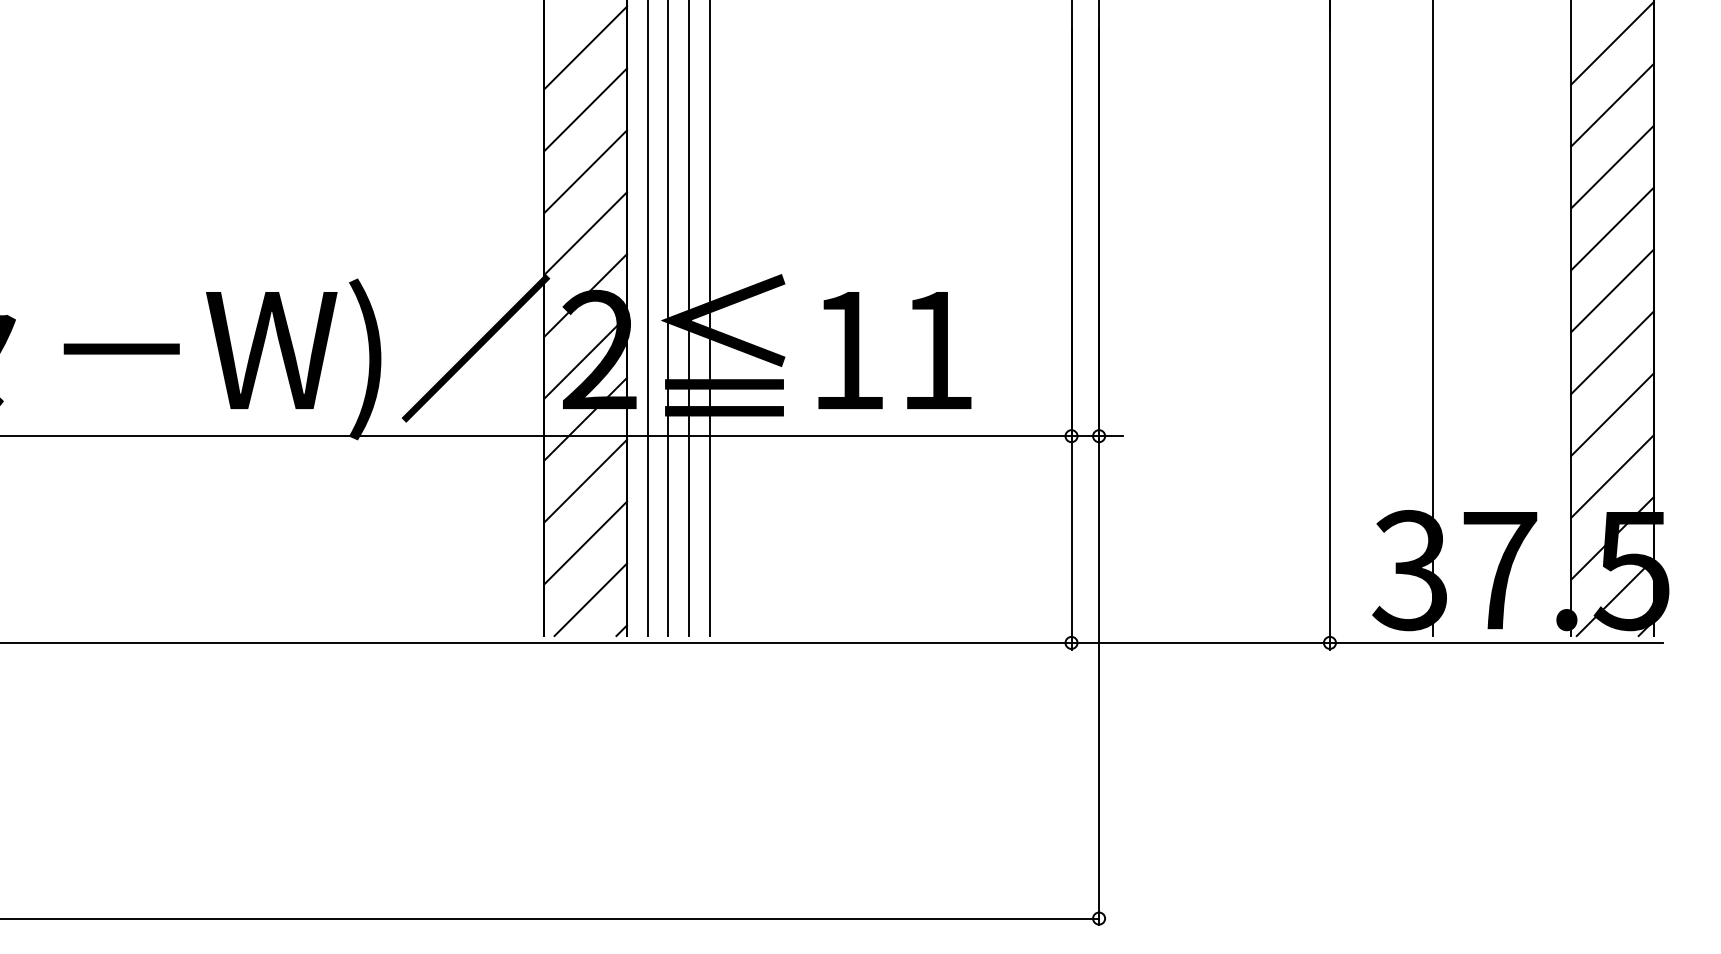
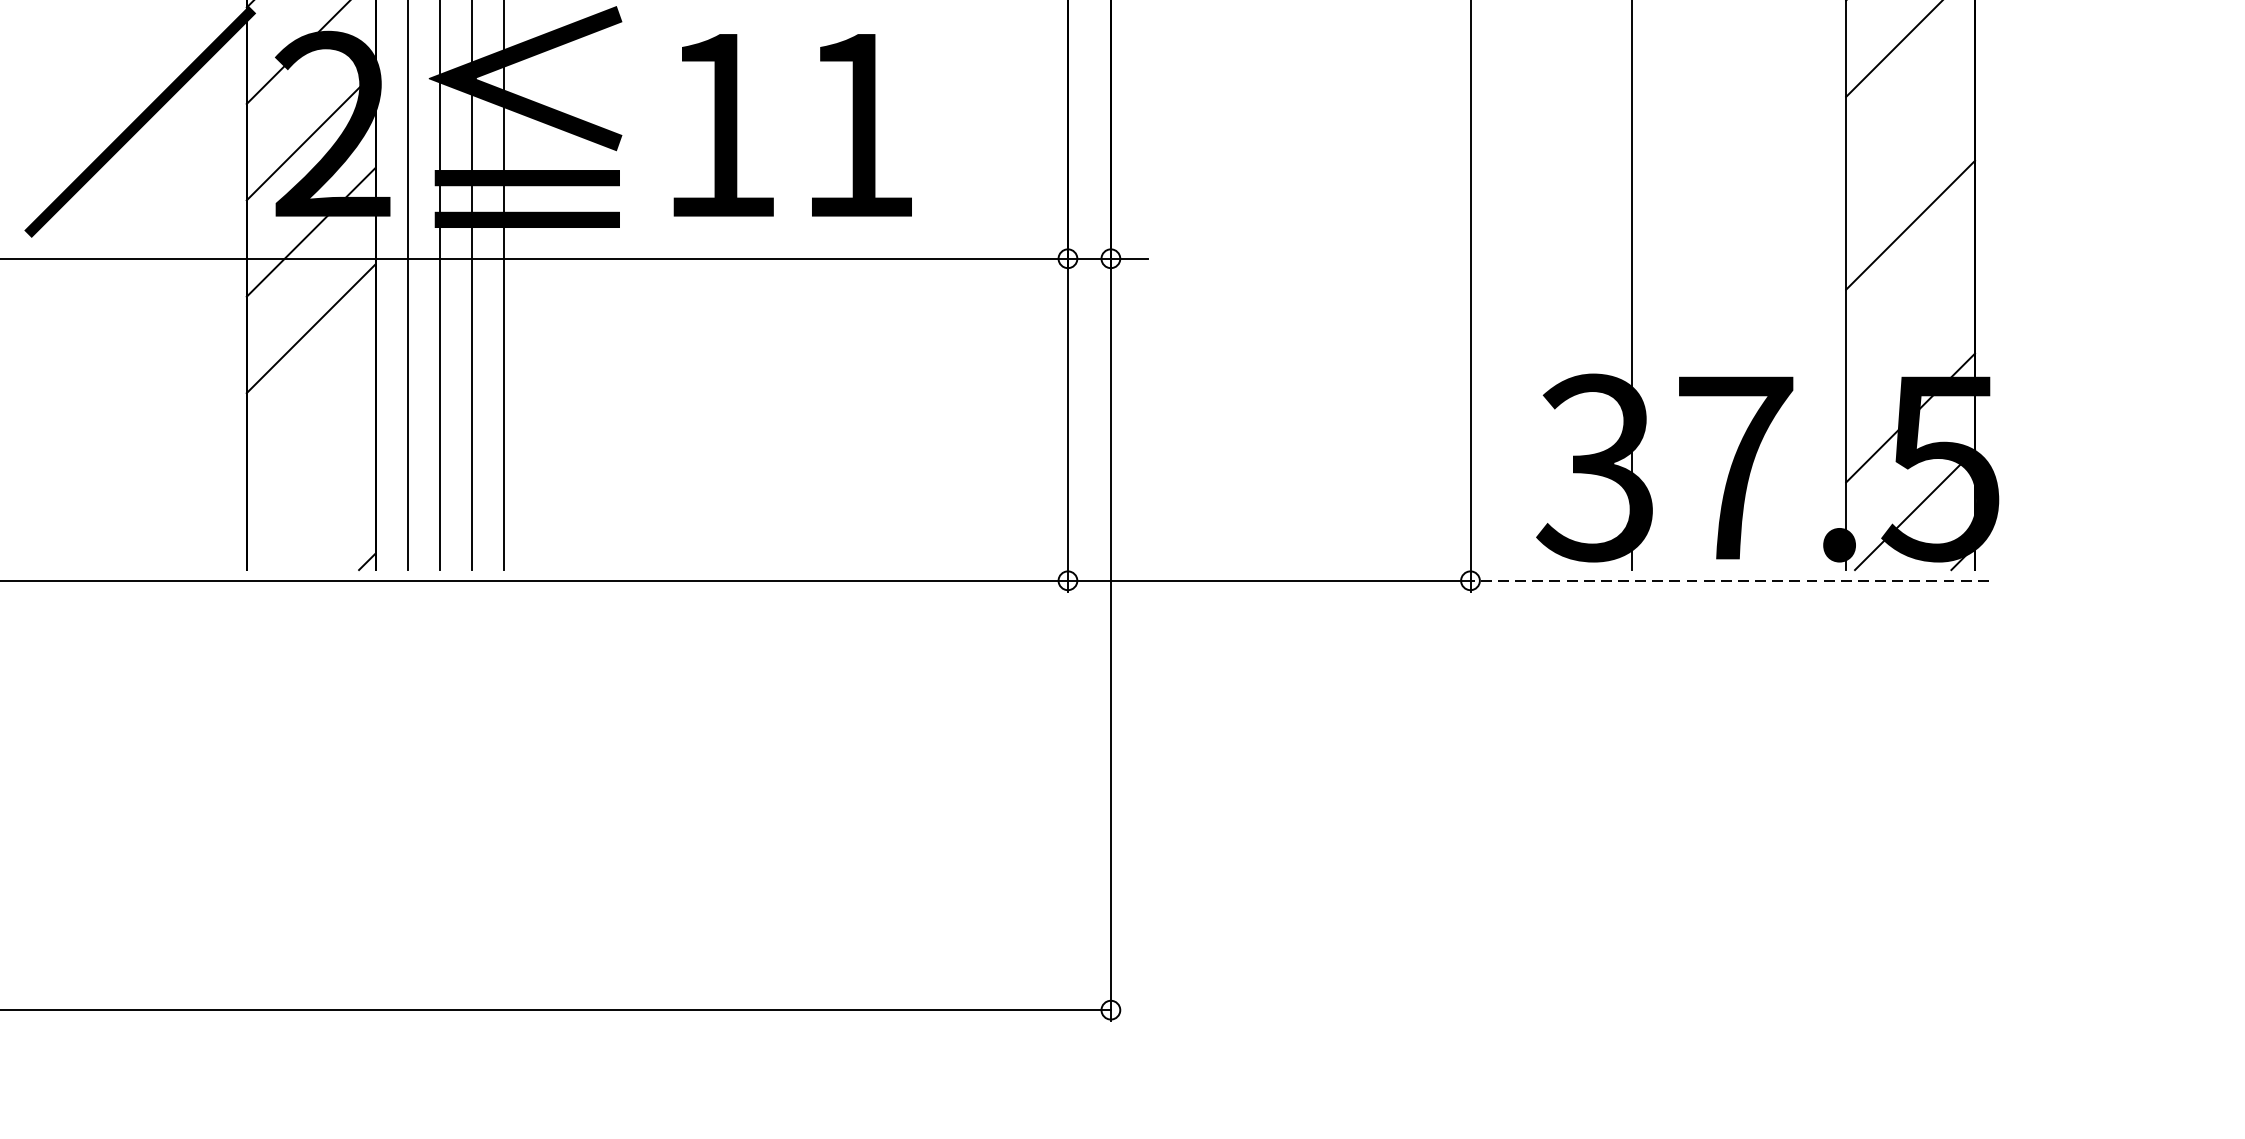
line: (1612, 352) -> (1910, 128), removed
line: (1612, 476) -> (1910, 321), removed
line: (585, 542) -> (310, 424), removed
line: (590, 599) -> (318, 513), removed
line: (1495, 642) -> (1728, 580), solid -> dashed

